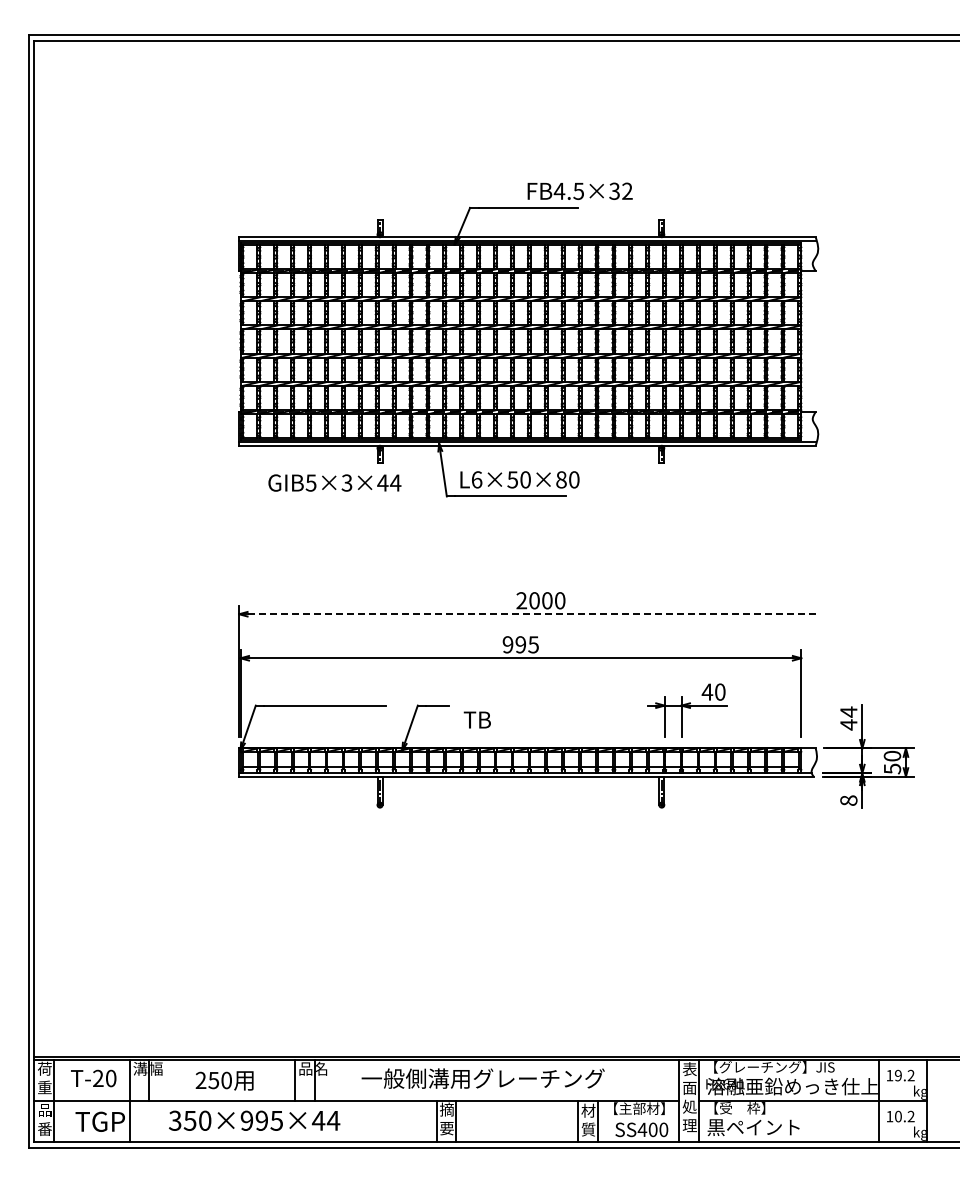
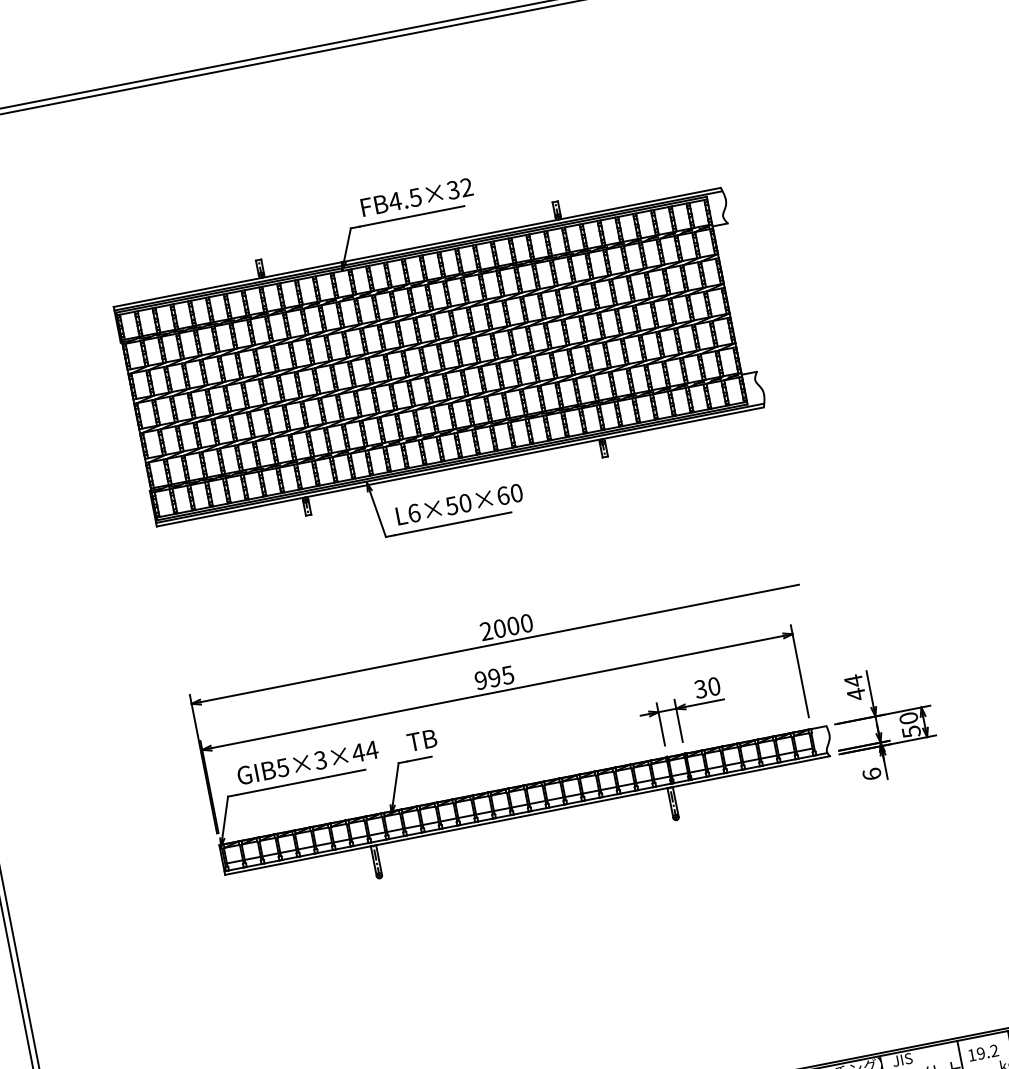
text: (579, 190) -> (416, 196), moved
text: (561, 479) -> (503, 495), L6×50×80 -> L6×50×60
text: (334, 482) -> (307, 762), moved
line: (532, 614) -> (500, 643), dashed -> solid
text: (707, 691) -> (700, 688), 40 -> 30
text: (476, 719) -> (421, 740), moved
text: (848, 800) -> (871, 774), 8 -> 6

